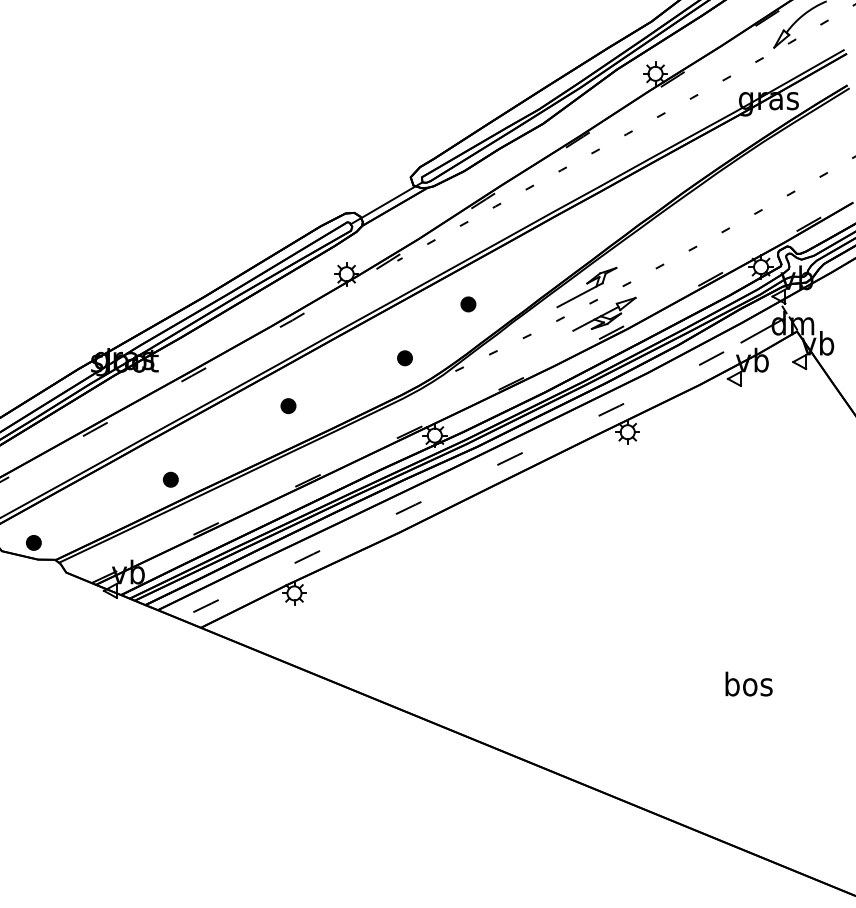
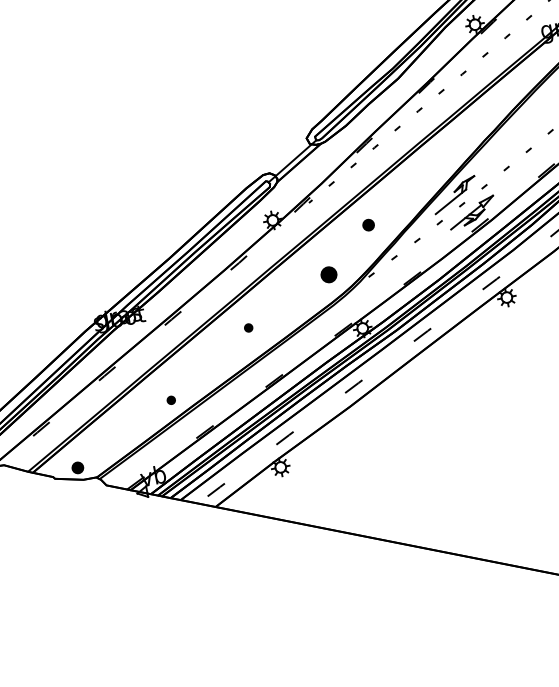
part: (404, 358) -> (328, 275), size x1.4
part: (288, 406) -> (248, 328), size x0.7
part: (170, 479) -> (170, 400), size x0.7

